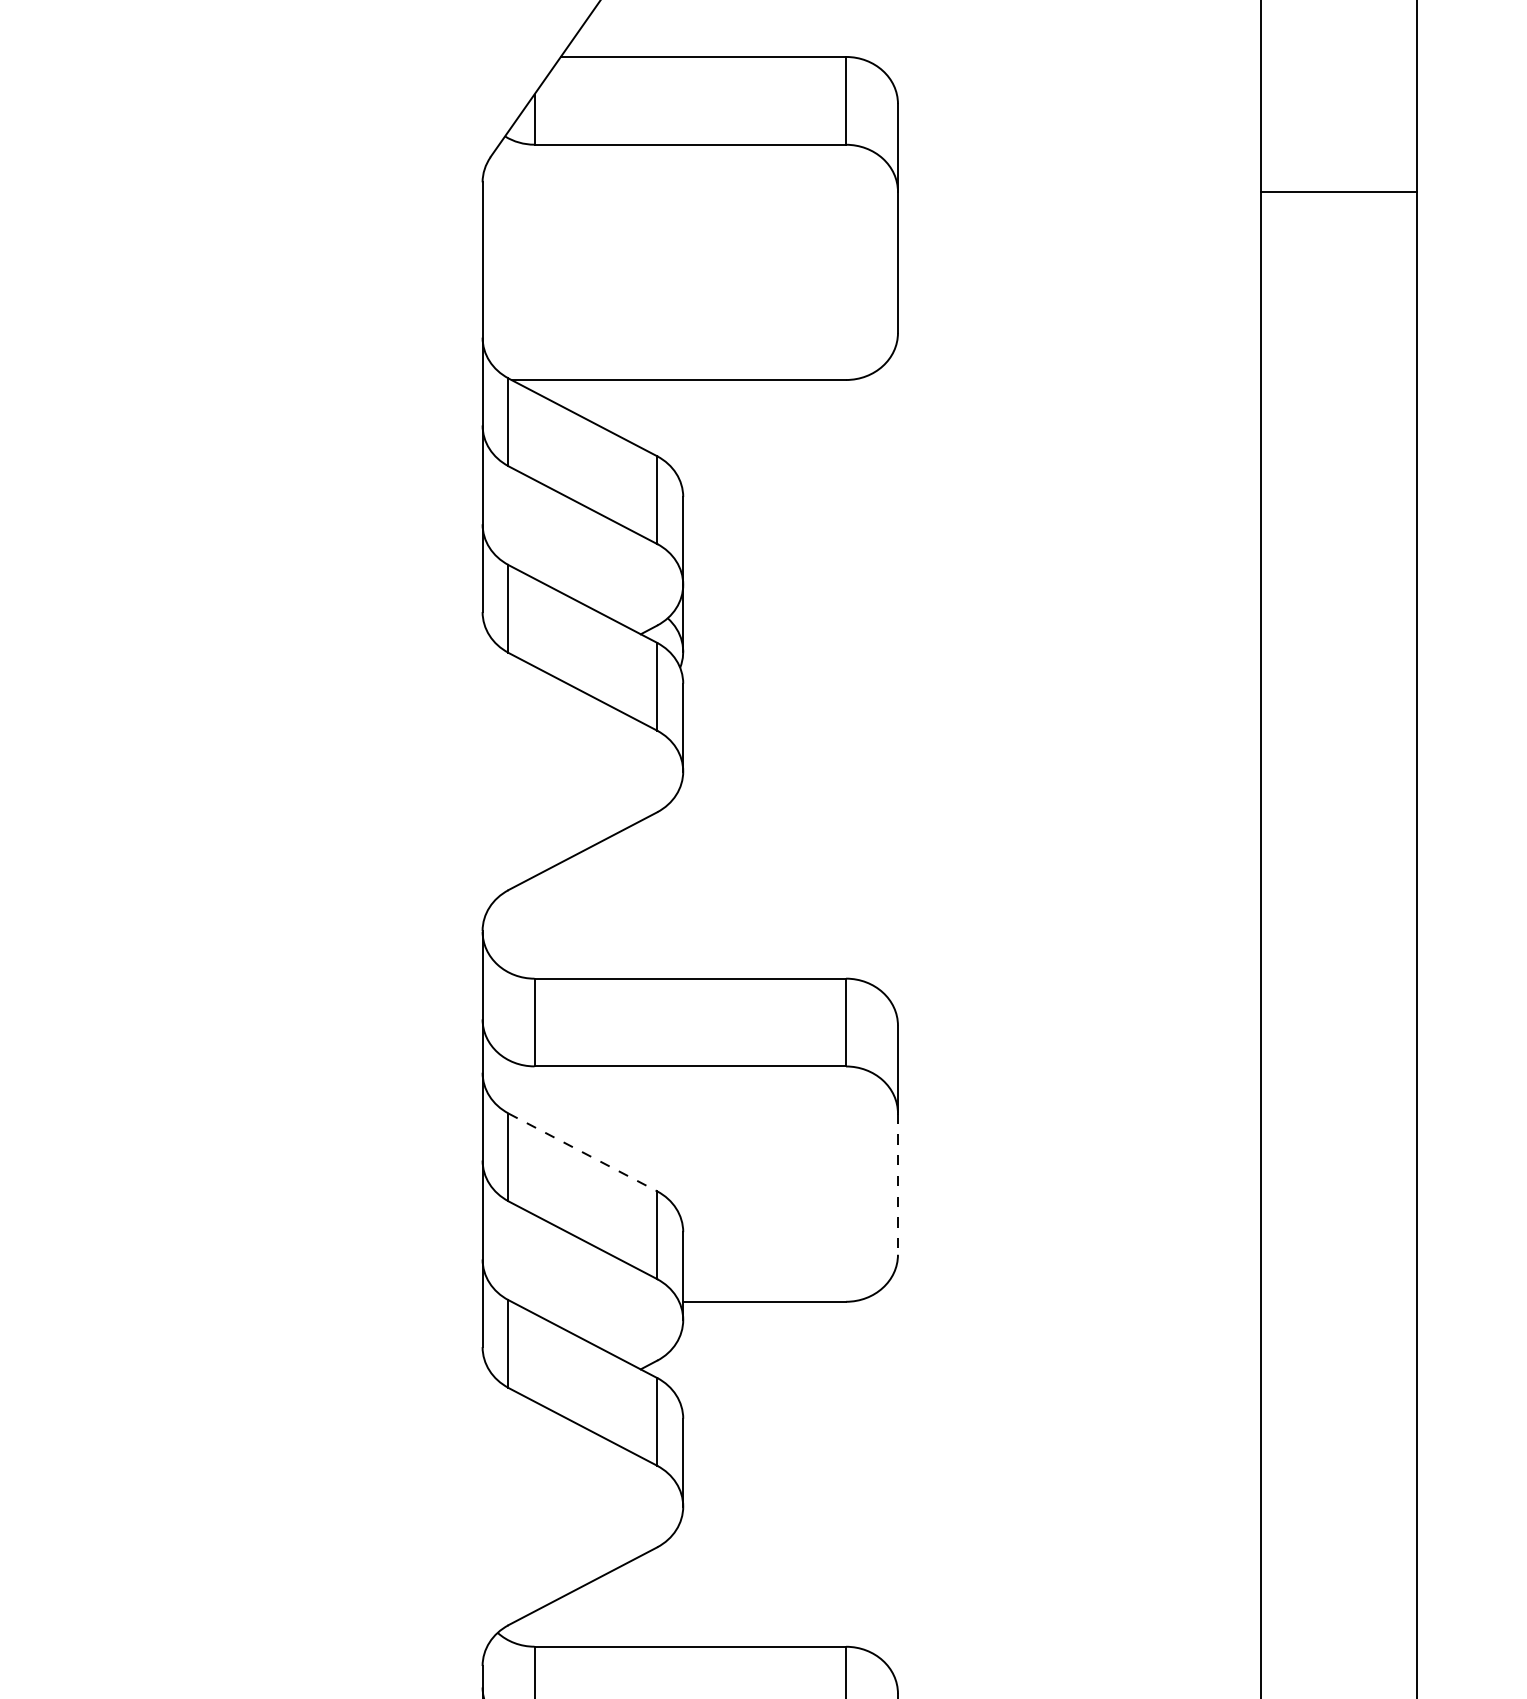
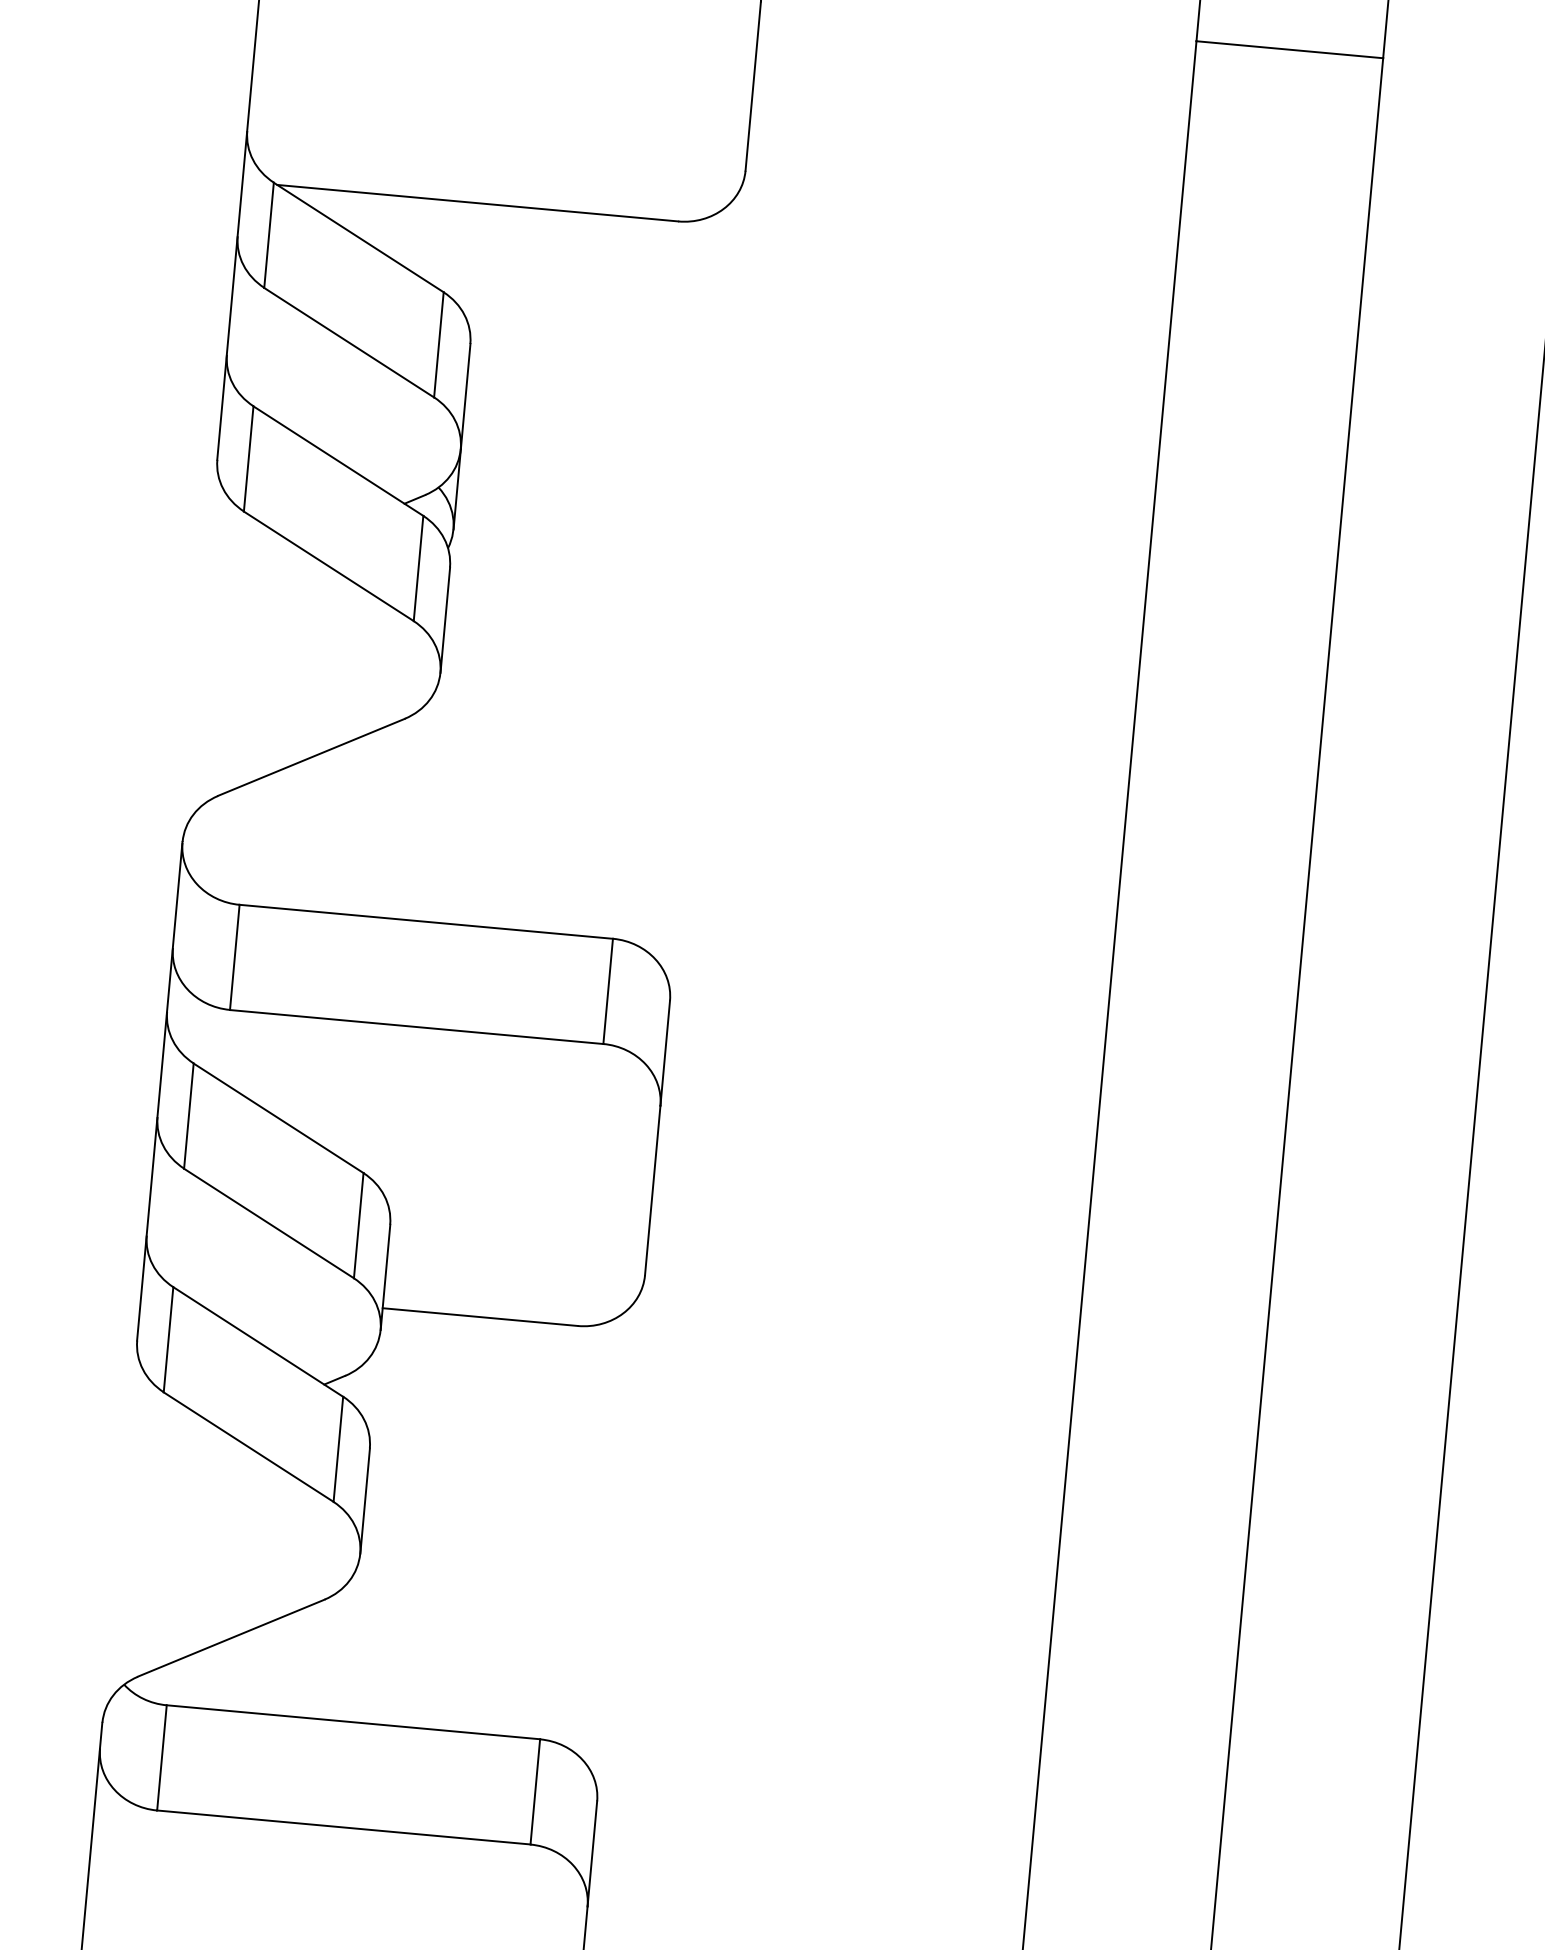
line: (582, 1152) -> (278, 1118), dashed -> solid
line: (897, 1184) -> (652, 1191), dashed -> solid

